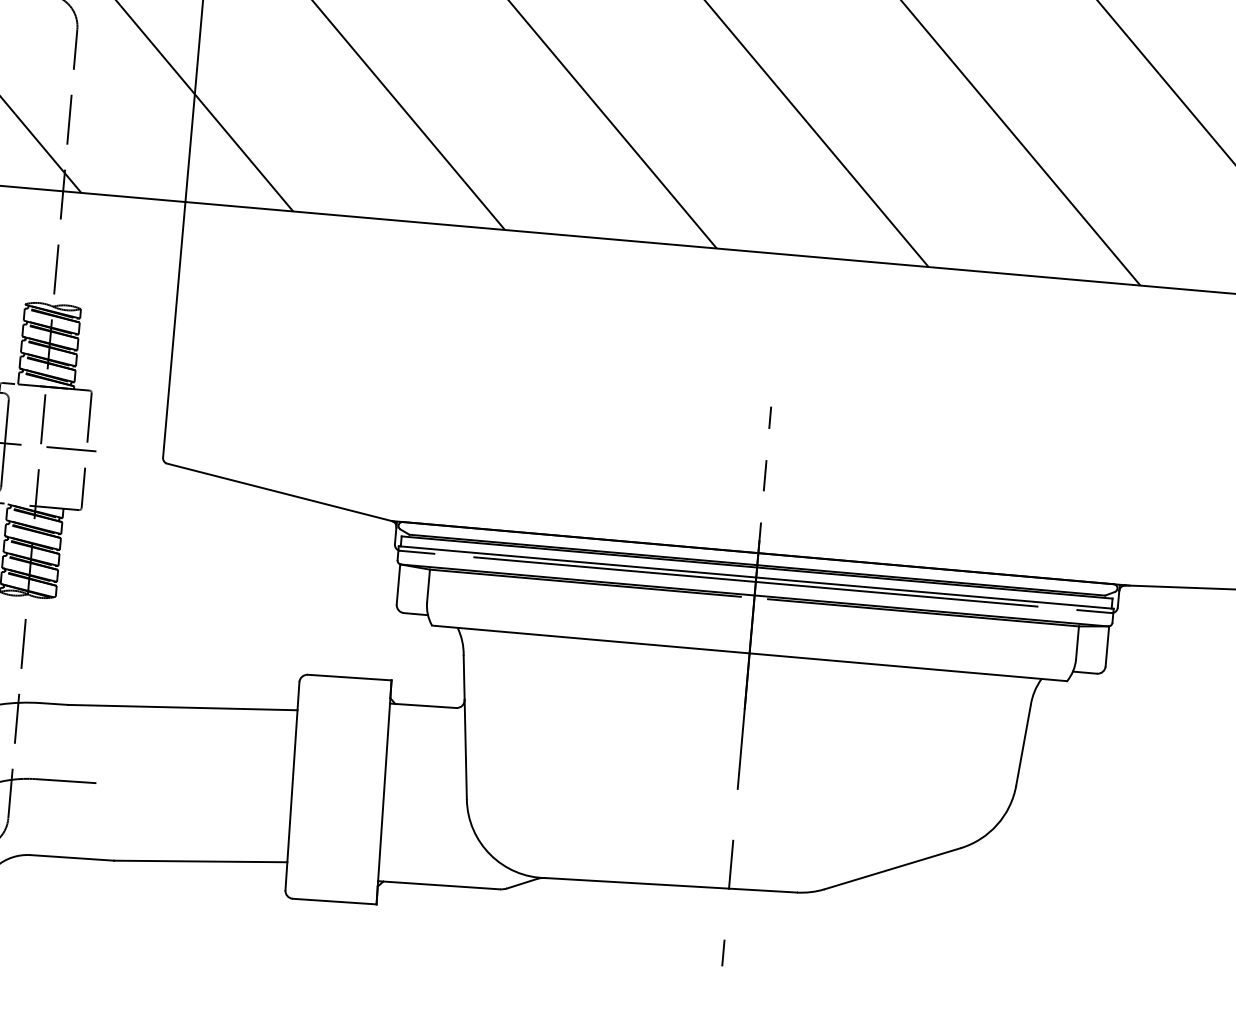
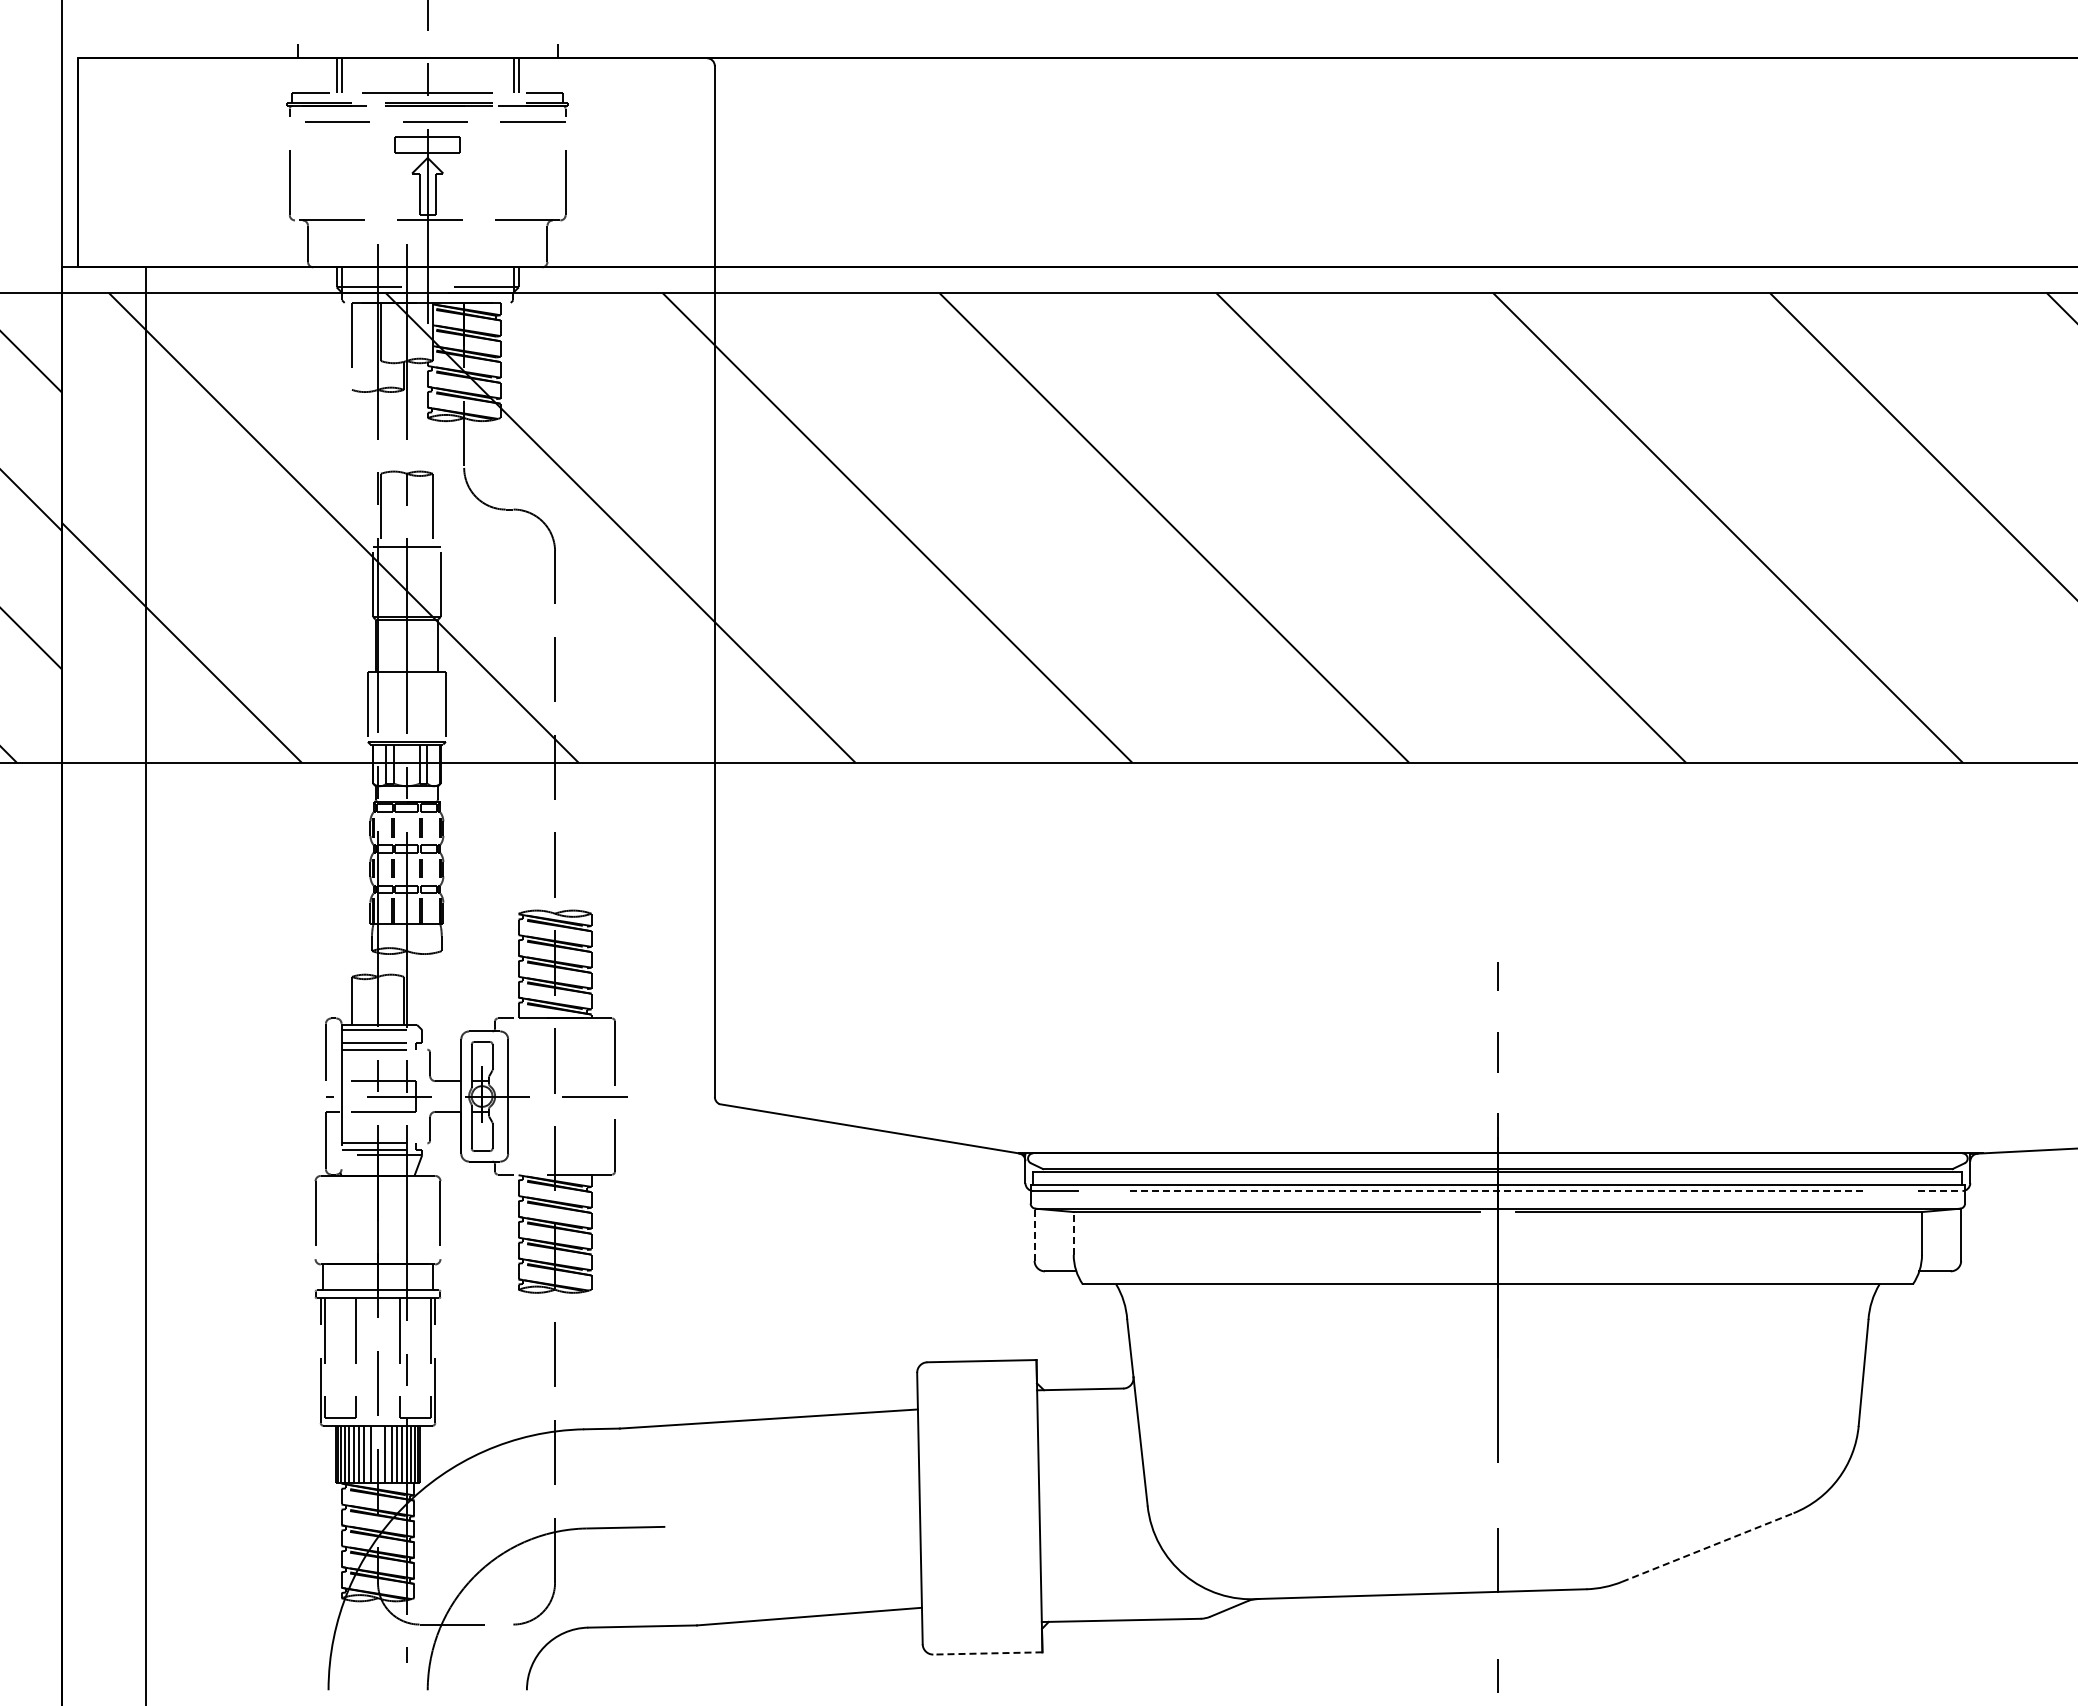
line: (756, 582) -> (1498, 1191), solid -> dashed
line: (398, 584) -> (1034, 1234), solid -> dashed
line: (428, 585) -> (1073, 1232), solid -> dashed
line: (1094, 611) -> (1940, 1191), solid -> dashed
line: (893, 868) -> (1708, 1547), solid -> dashed
line: (334, 901) -> (987, 1653), solid -> dashed

